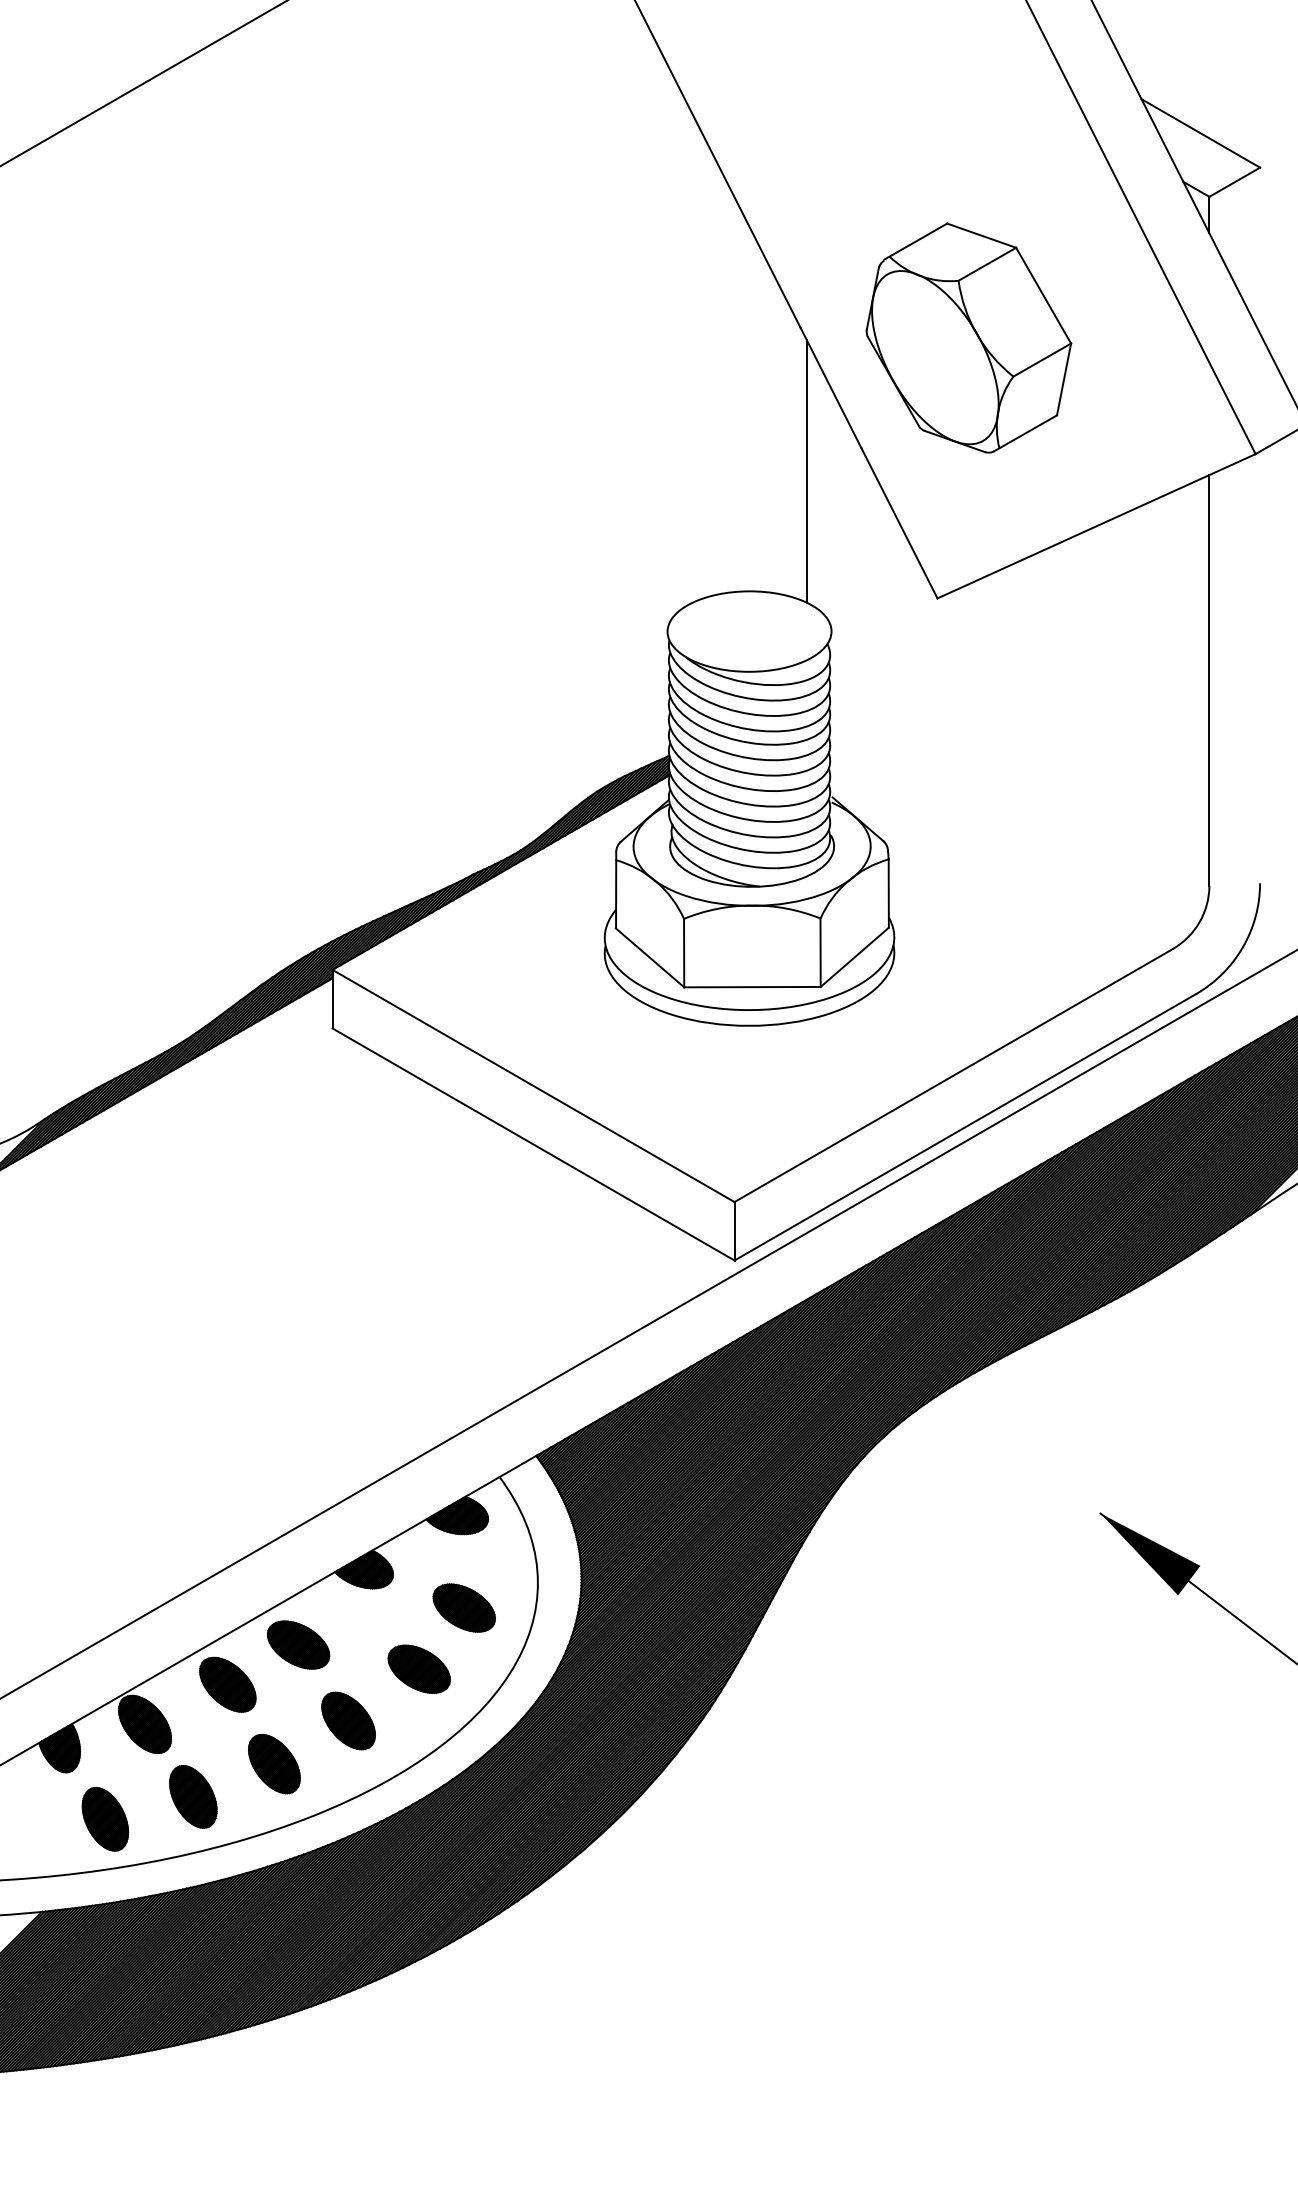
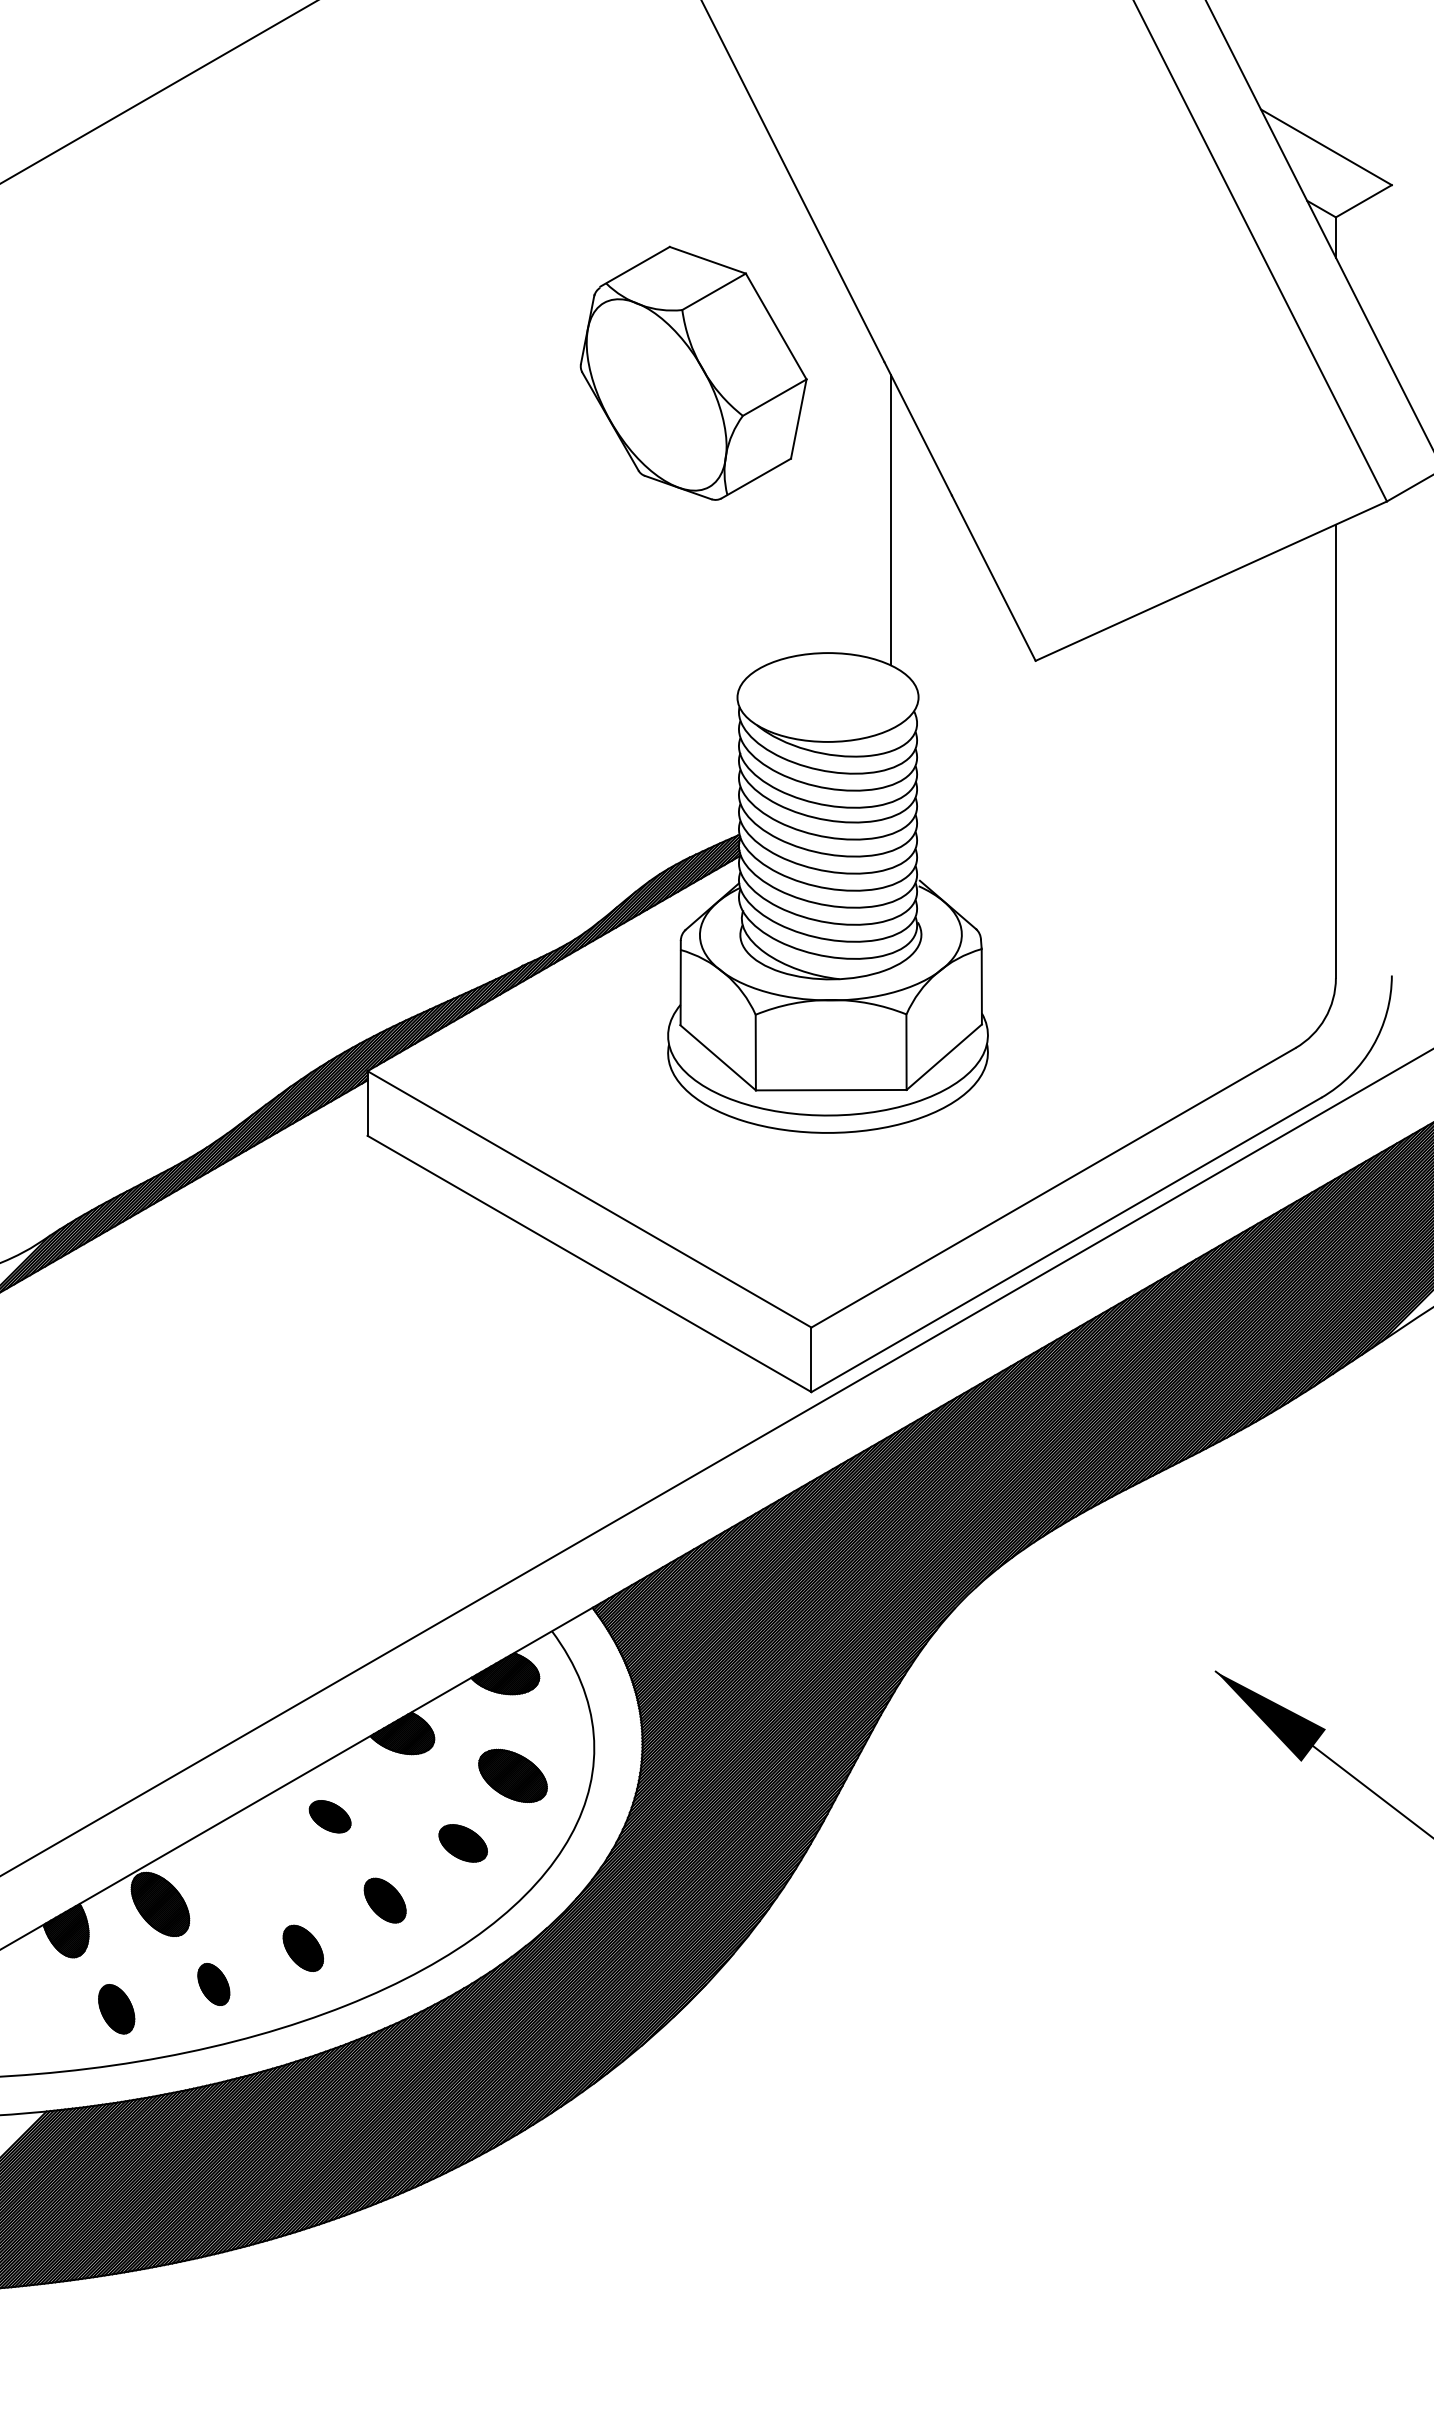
part: (968, 337) -> (693, 372), moved
part: (298, 1644) -> (329, 1816), size x0.6
part: (418, 1668) -> (462, 1842), size x0.7
part: (227, 1684) -> (251, 1860), removed
part: (348, 1720) -> (385, 1900), size x0.7
part: (274, 1764) -> (303, 1948), size x0.7
part: (193, 1796) -> (213, 1984), size x0.6
part: (105, 1819) -> (116, 2009), size x0.7

